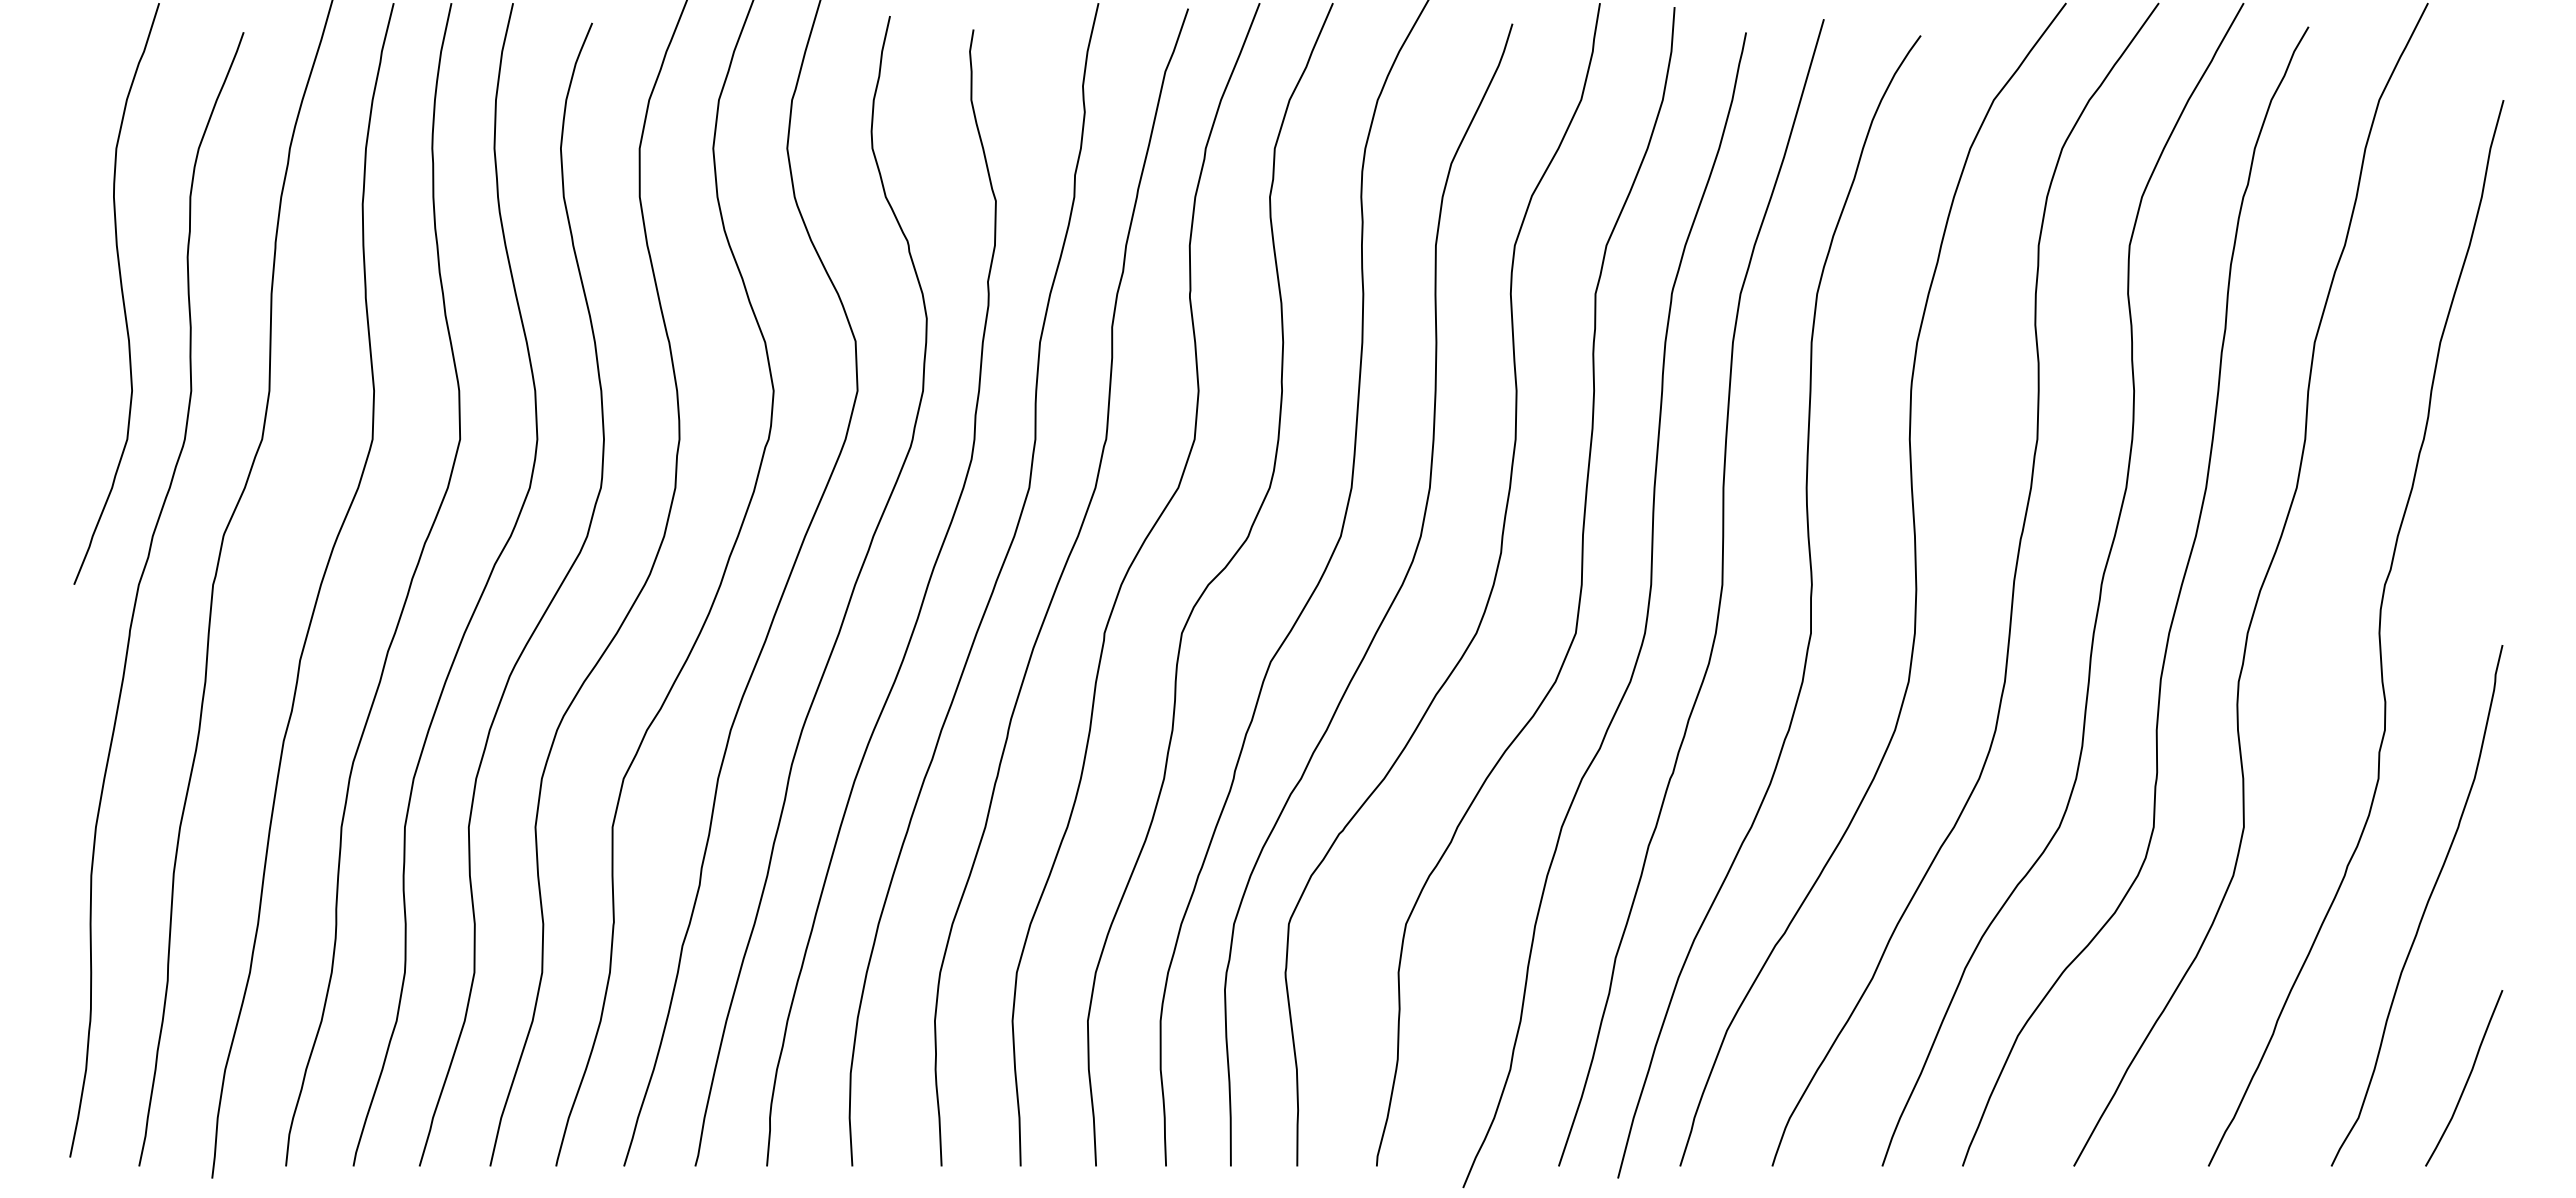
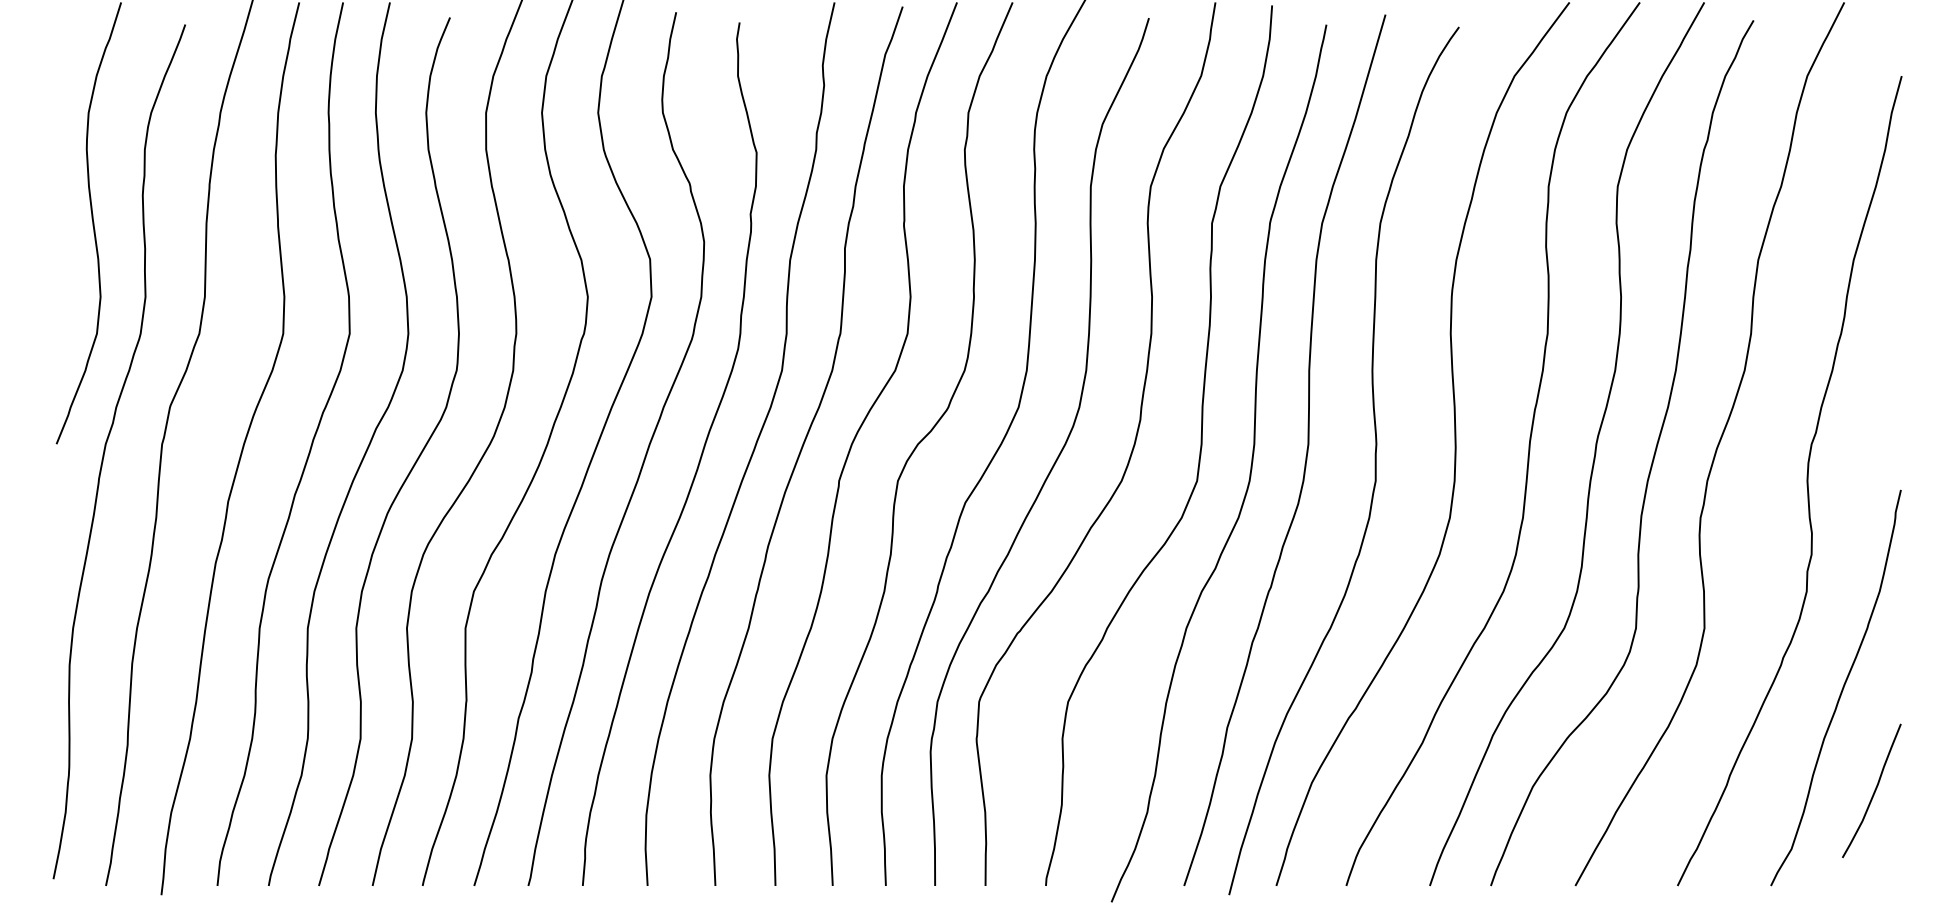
curve: (2466, 1080) -> (1873, 792), moved

